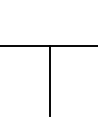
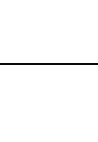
line: (49, 80) -> (57, 98), removed

